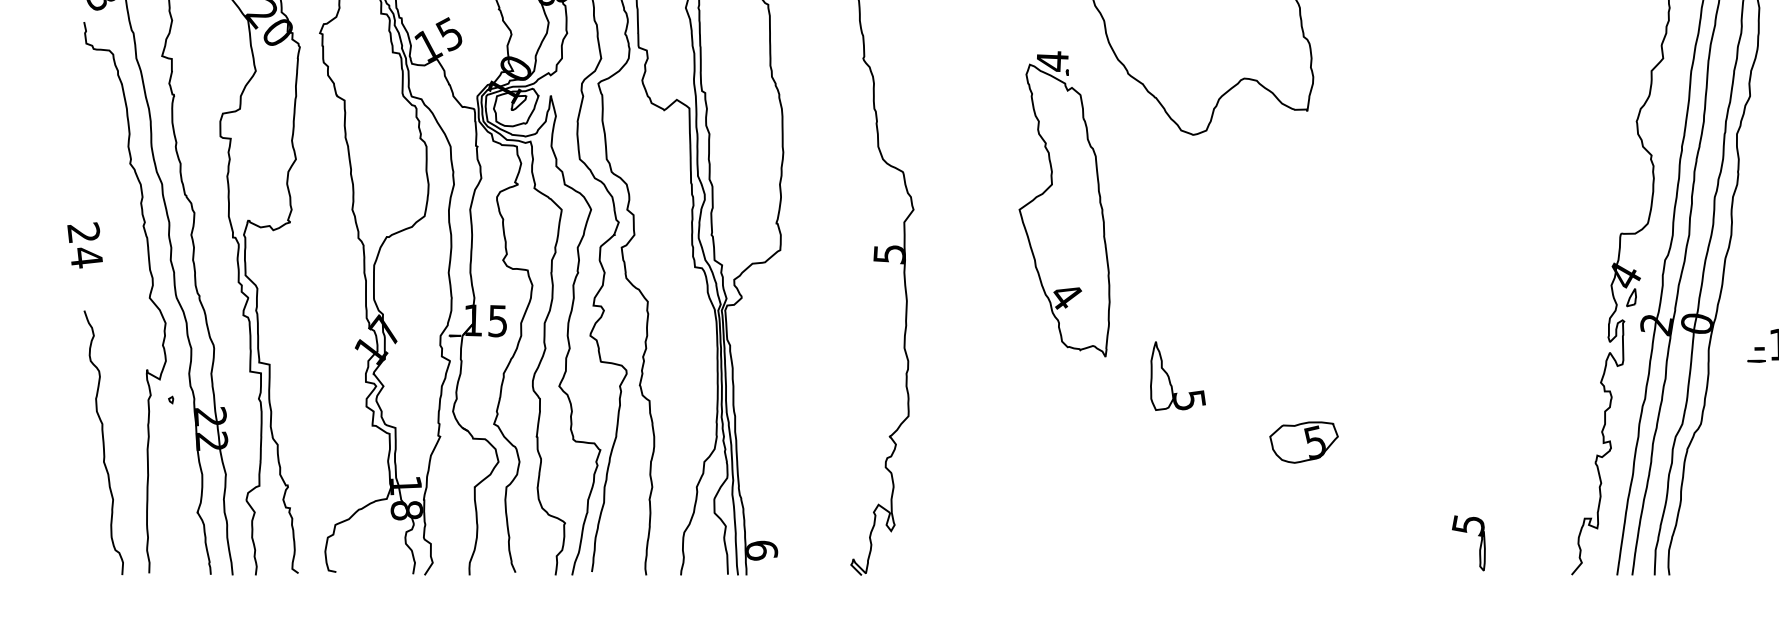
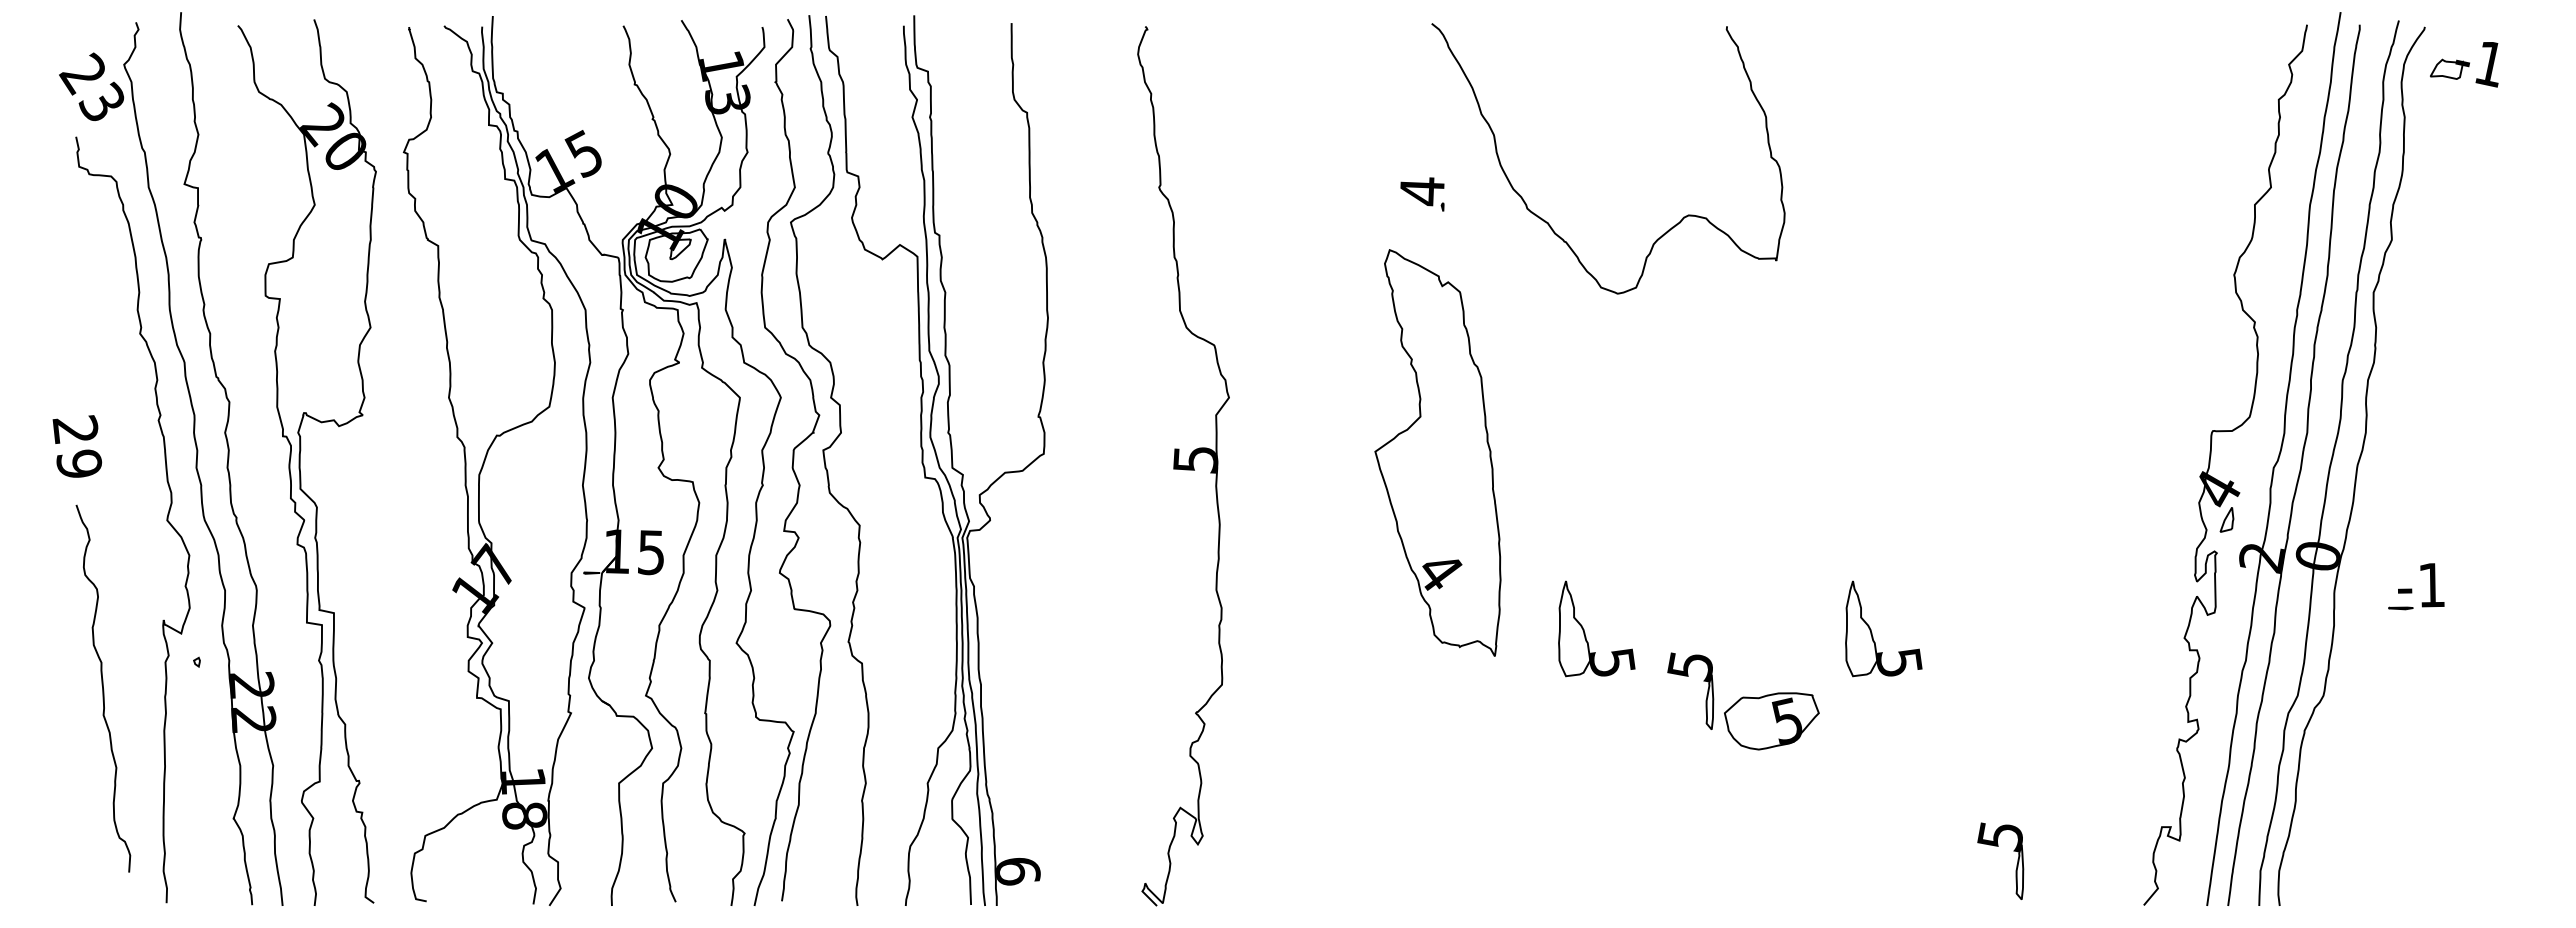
part: (1064, 210) -> (1437, 452), moved
text: (86, 257) -> (79, 464), 24 -> 29
part: (1376, 378) -> (1872, 632), added
part: (1244, 410) -> (1688, 676), added
curve: (103, 442) -> (103, 688), moved

